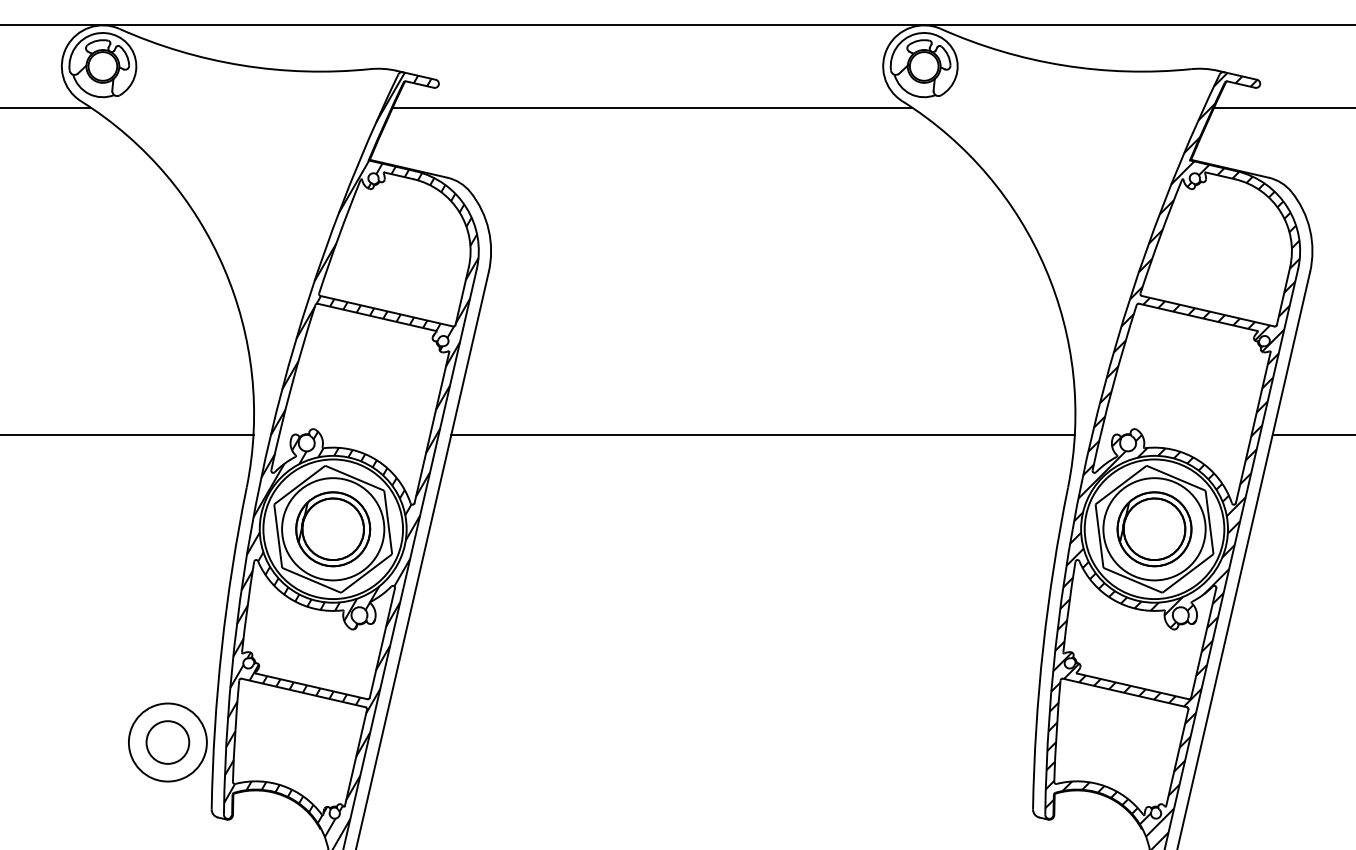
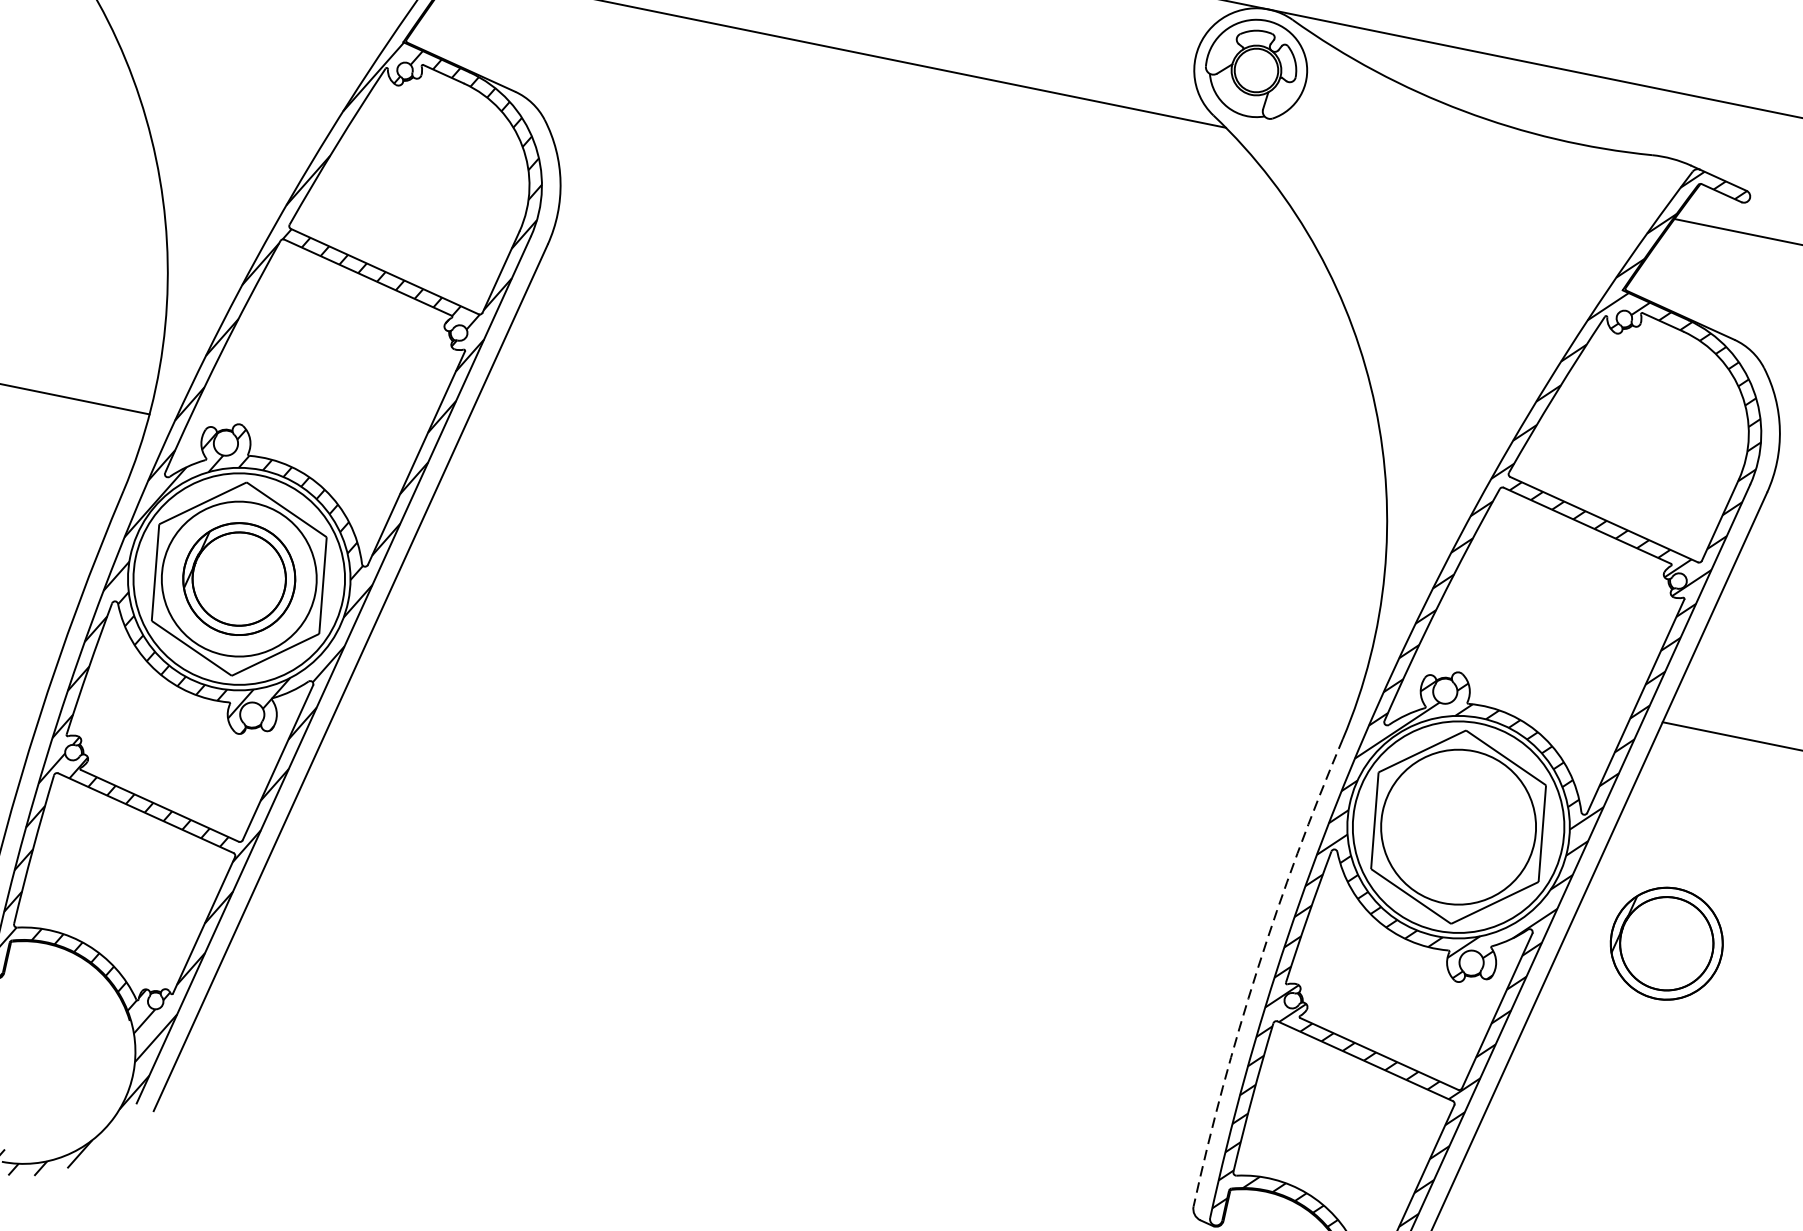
line: (762, 434) -> (905, 568), removed
part: (1154, 529) -> (1666, 944), moved
arc: (1043, 647) -> (1258, 969), solid -> dashed

